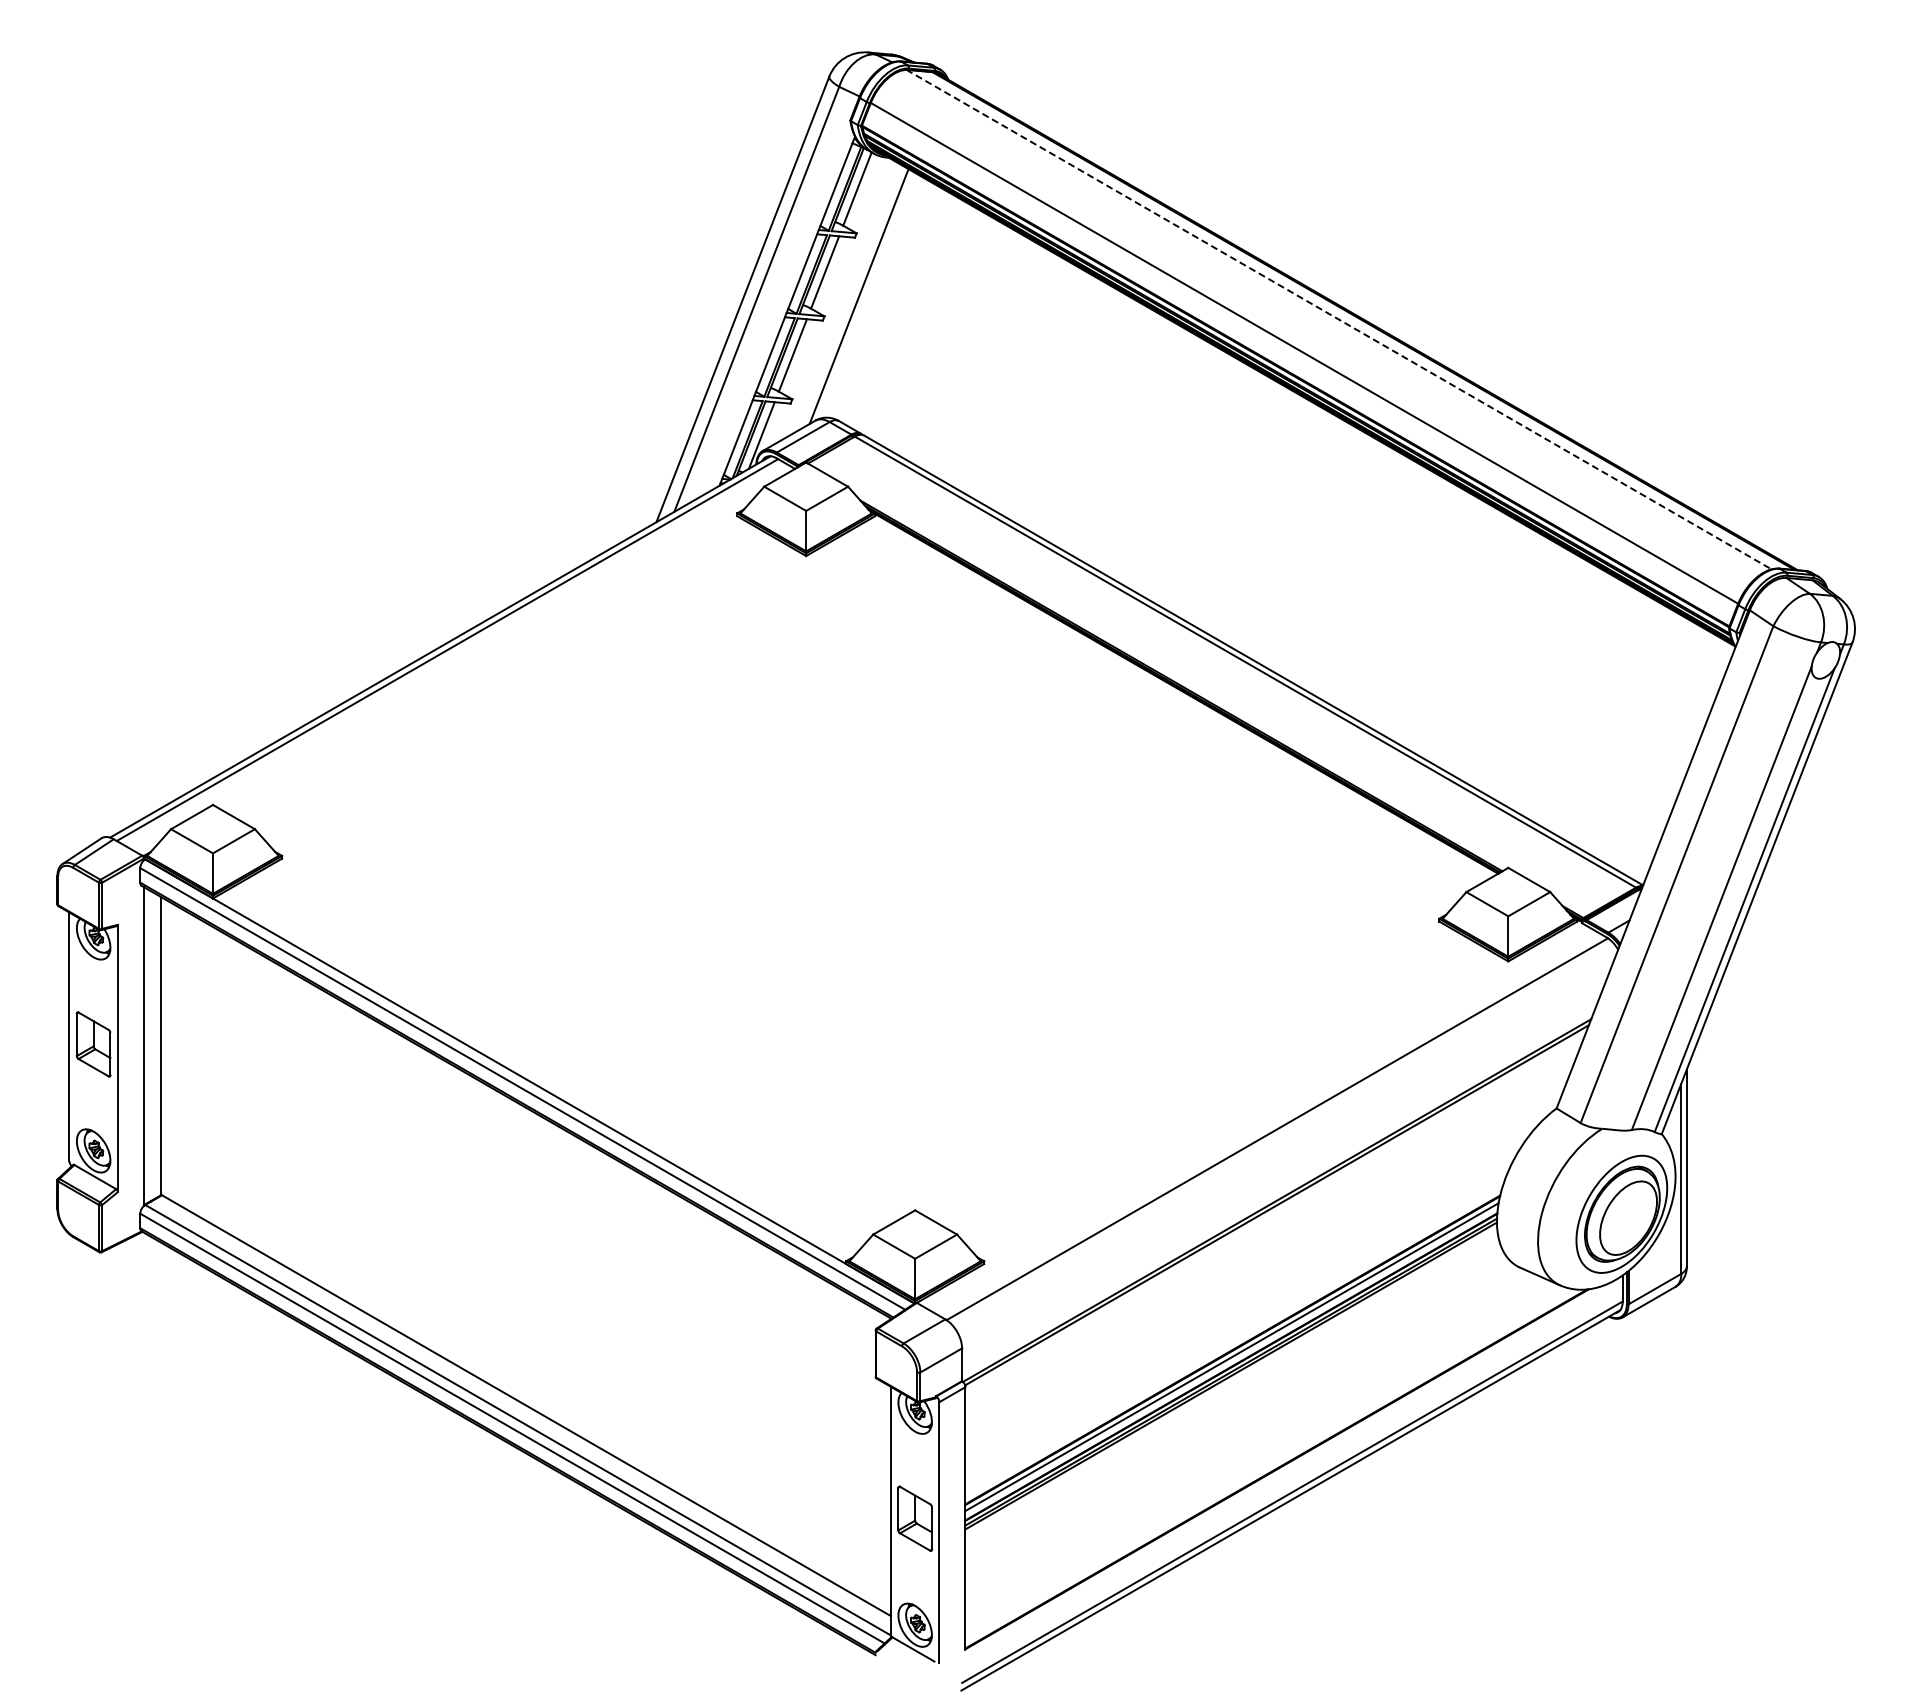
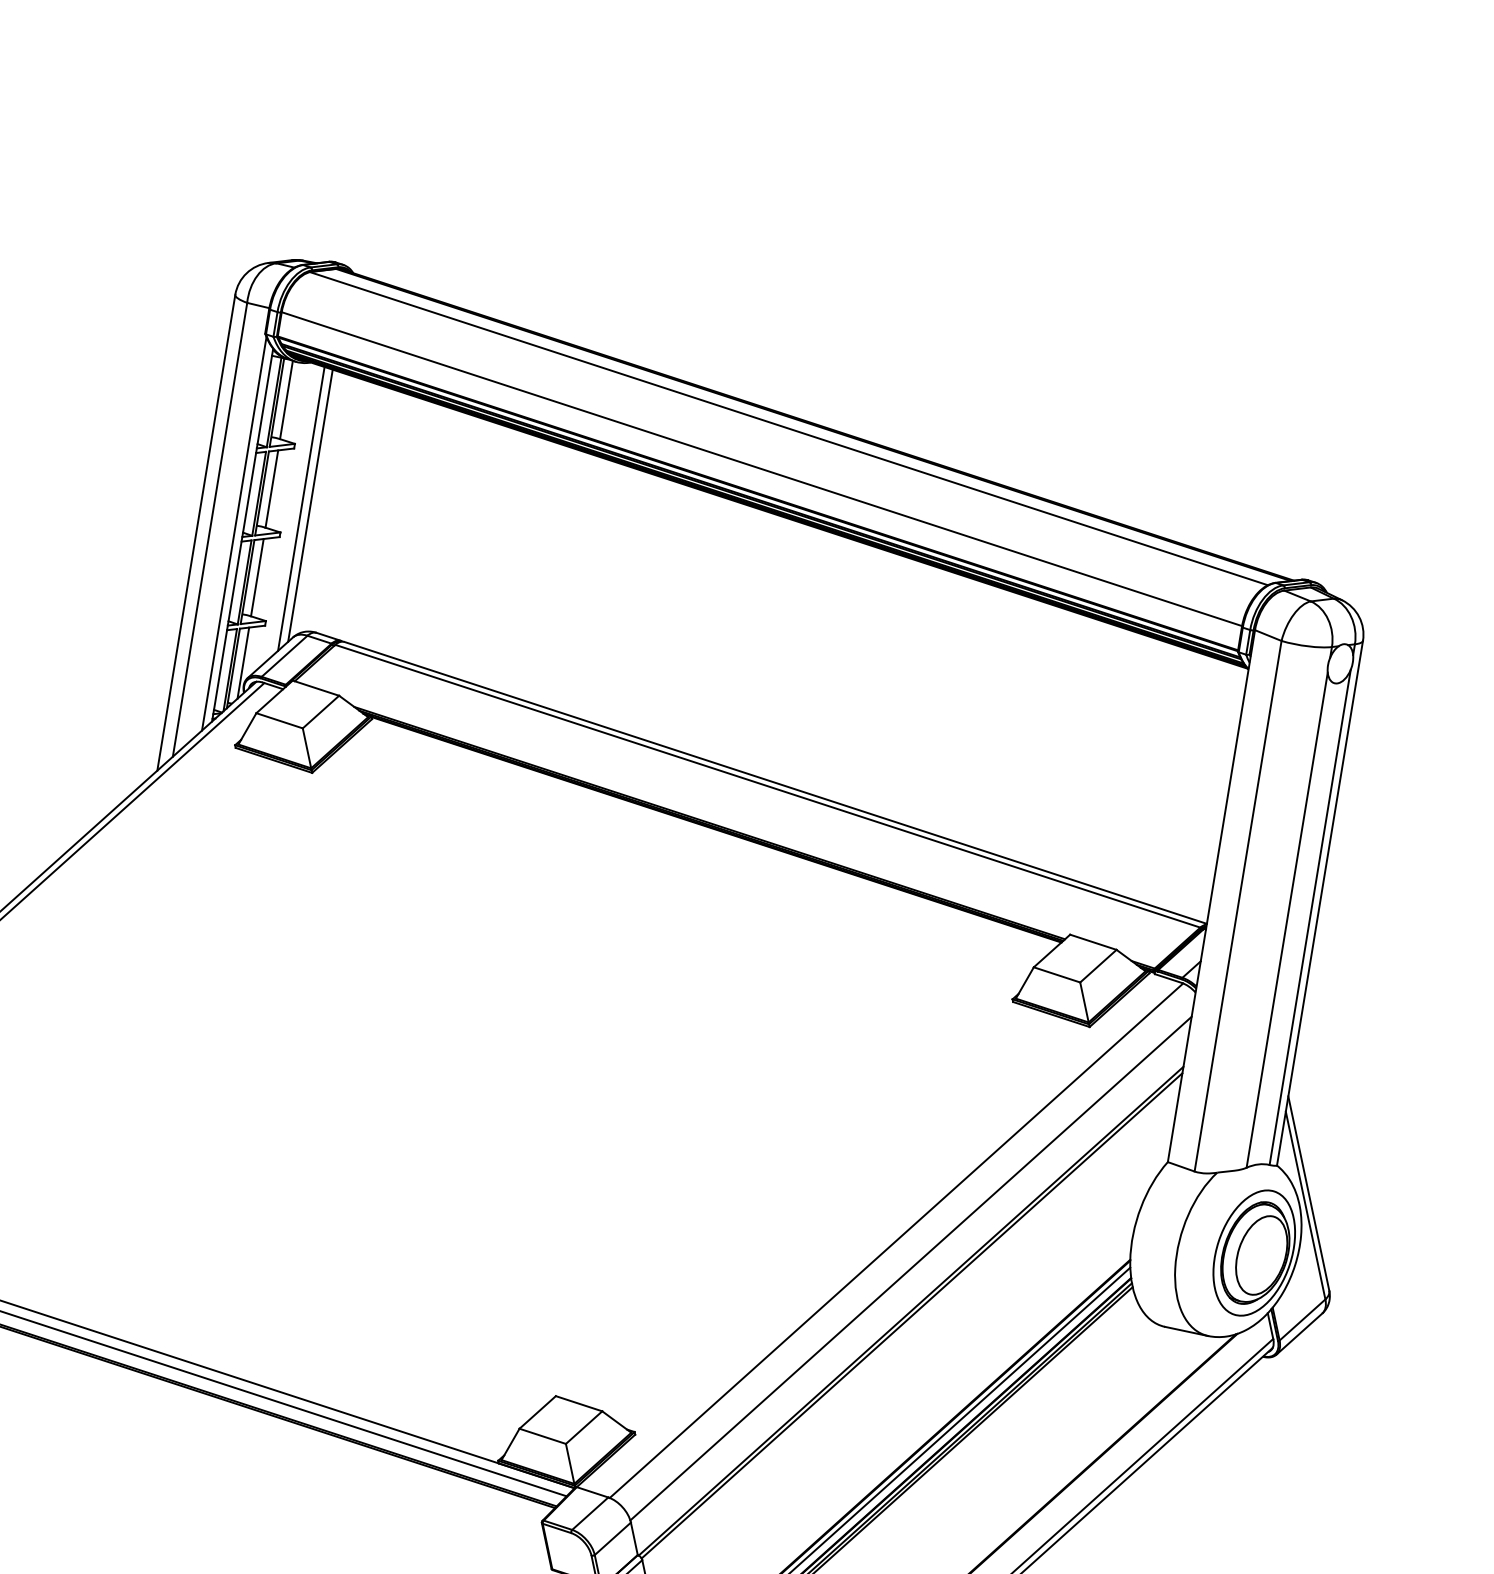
line: (849, 297) -> (301, 508), added
line: (779, 308) -> (234, 534), added
line: (1338, 319) -> (788, 428), dashed -> solid
line: (1285, 1159) -> (910, 1268), added

